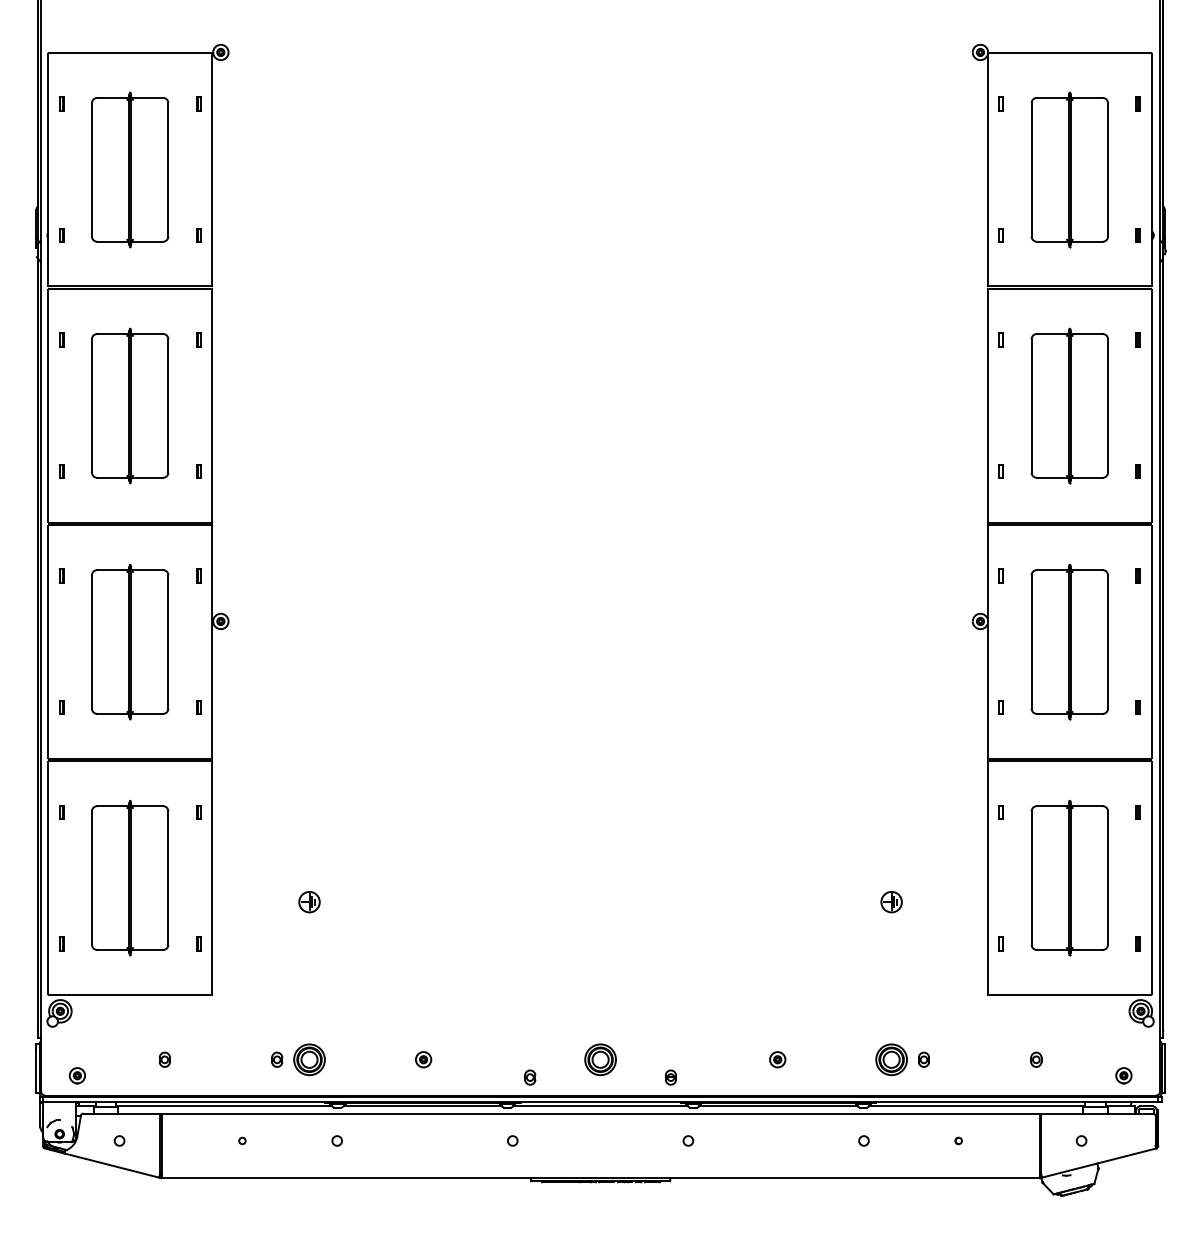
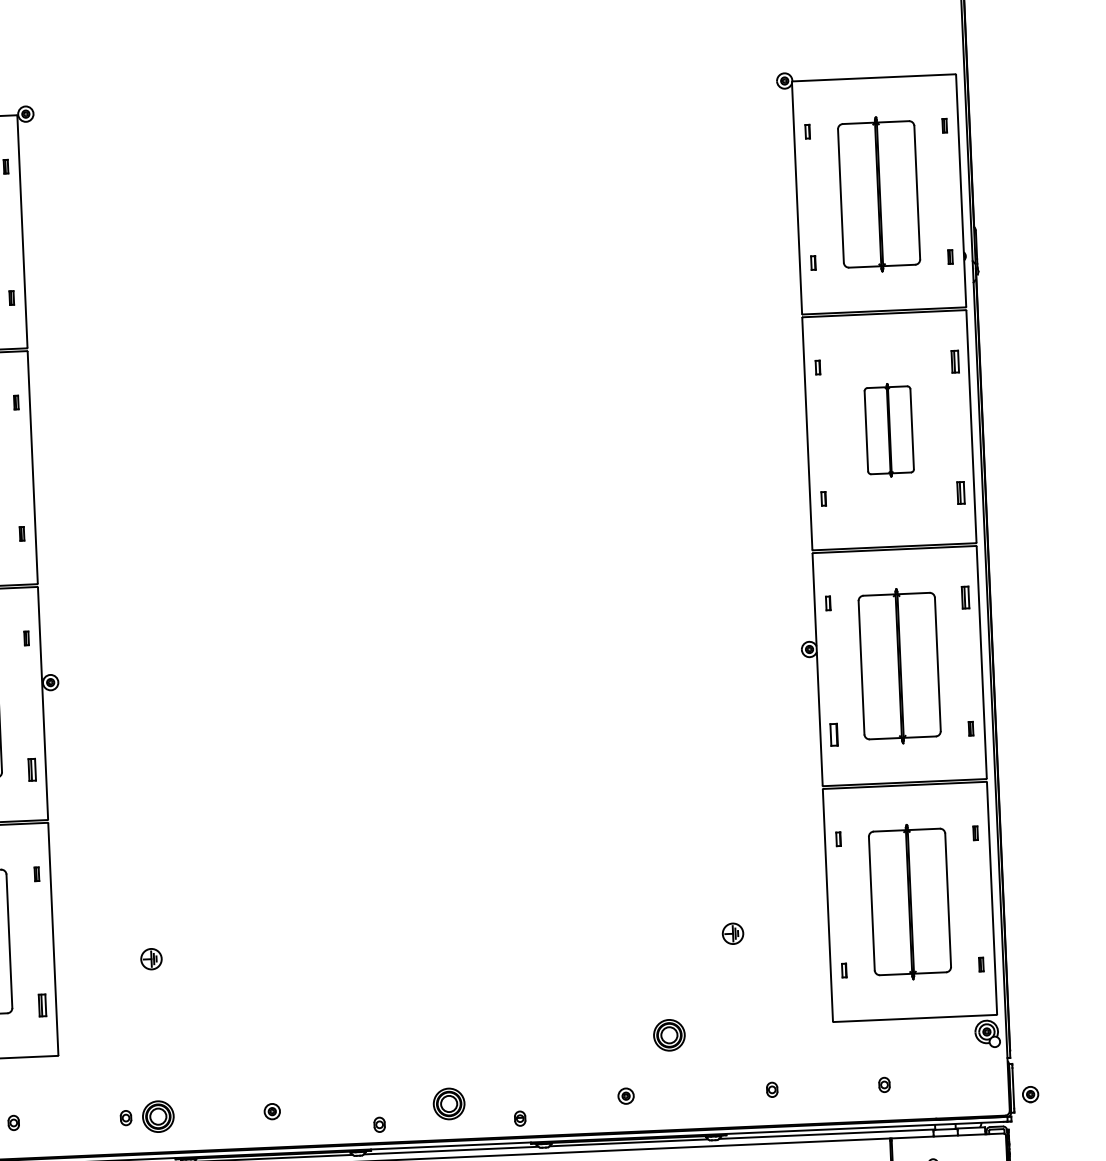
part: (1137, 339) -> (954, 360), size x1.6
part: (1069, 405) -> (889, 429), size x0.6
part: (1137, 471) -> (959, 492), size x1.6
part: (1137, 575) -> (964, 596), size x1.6
part: (198, 707) -> (32, 769), size x1.6
part: (1000, 707) -> (833, 734), size x1.6
part: (198, 943) -> (42, 1005), size x1.6
part: (891, 1059) -> (669, 1035), moved
part: (1123, 1075) -> (1030, 1094), moved

